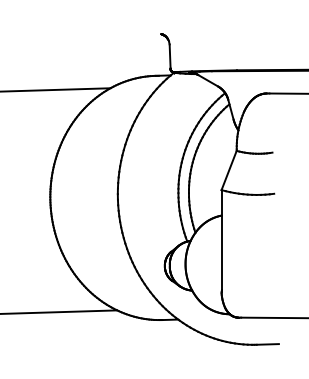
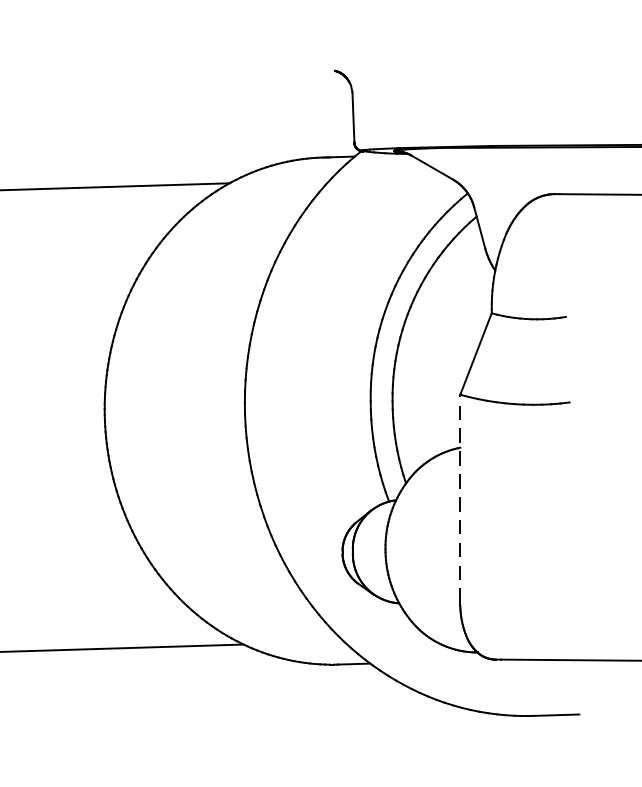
line: (221, 239) -> (460, 497), solid -> dashed

